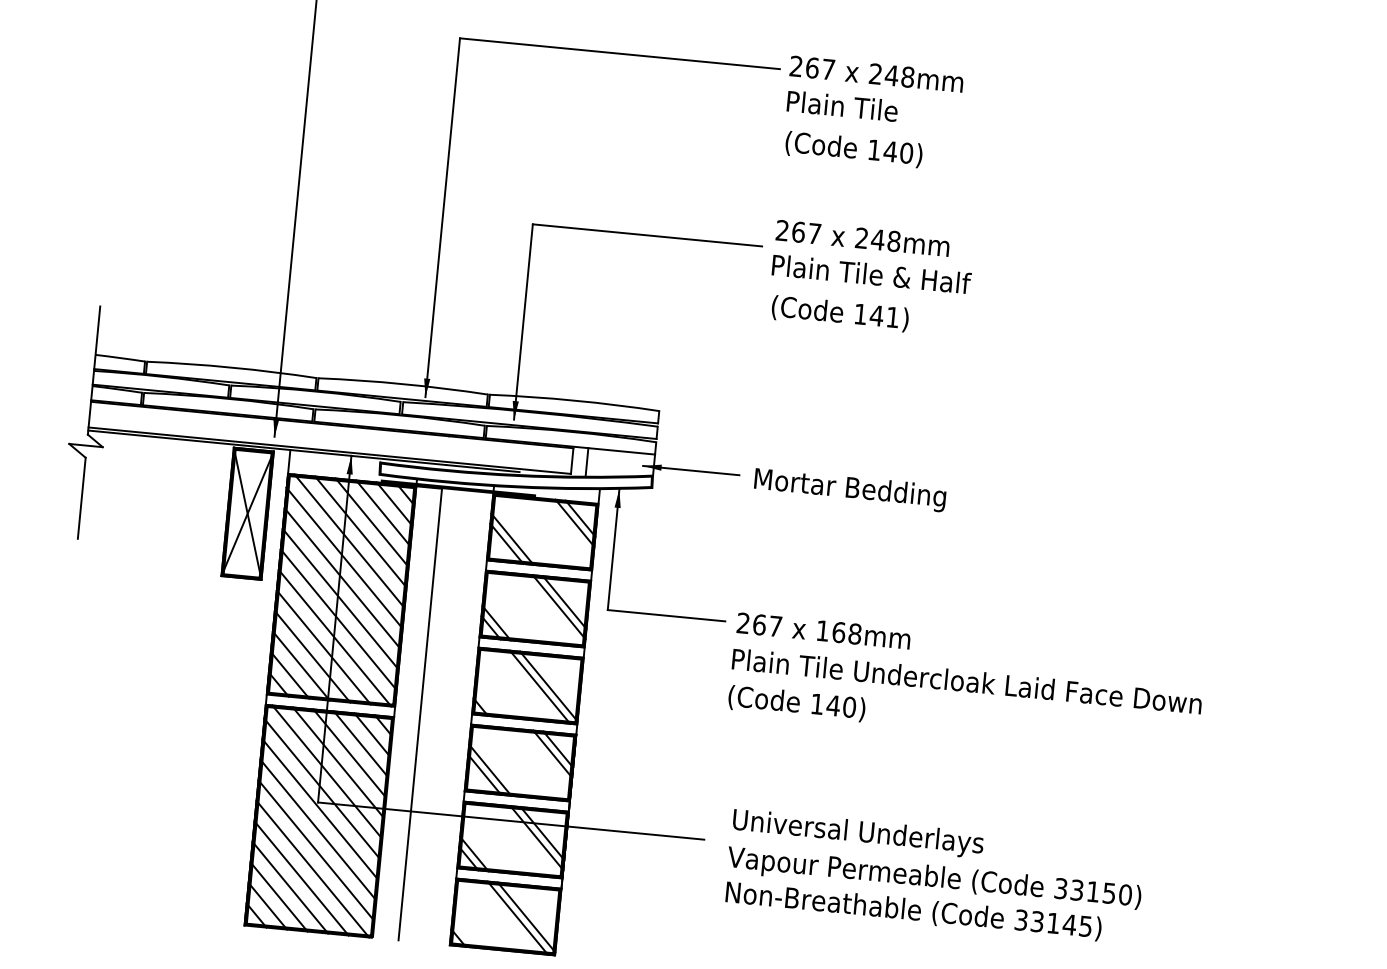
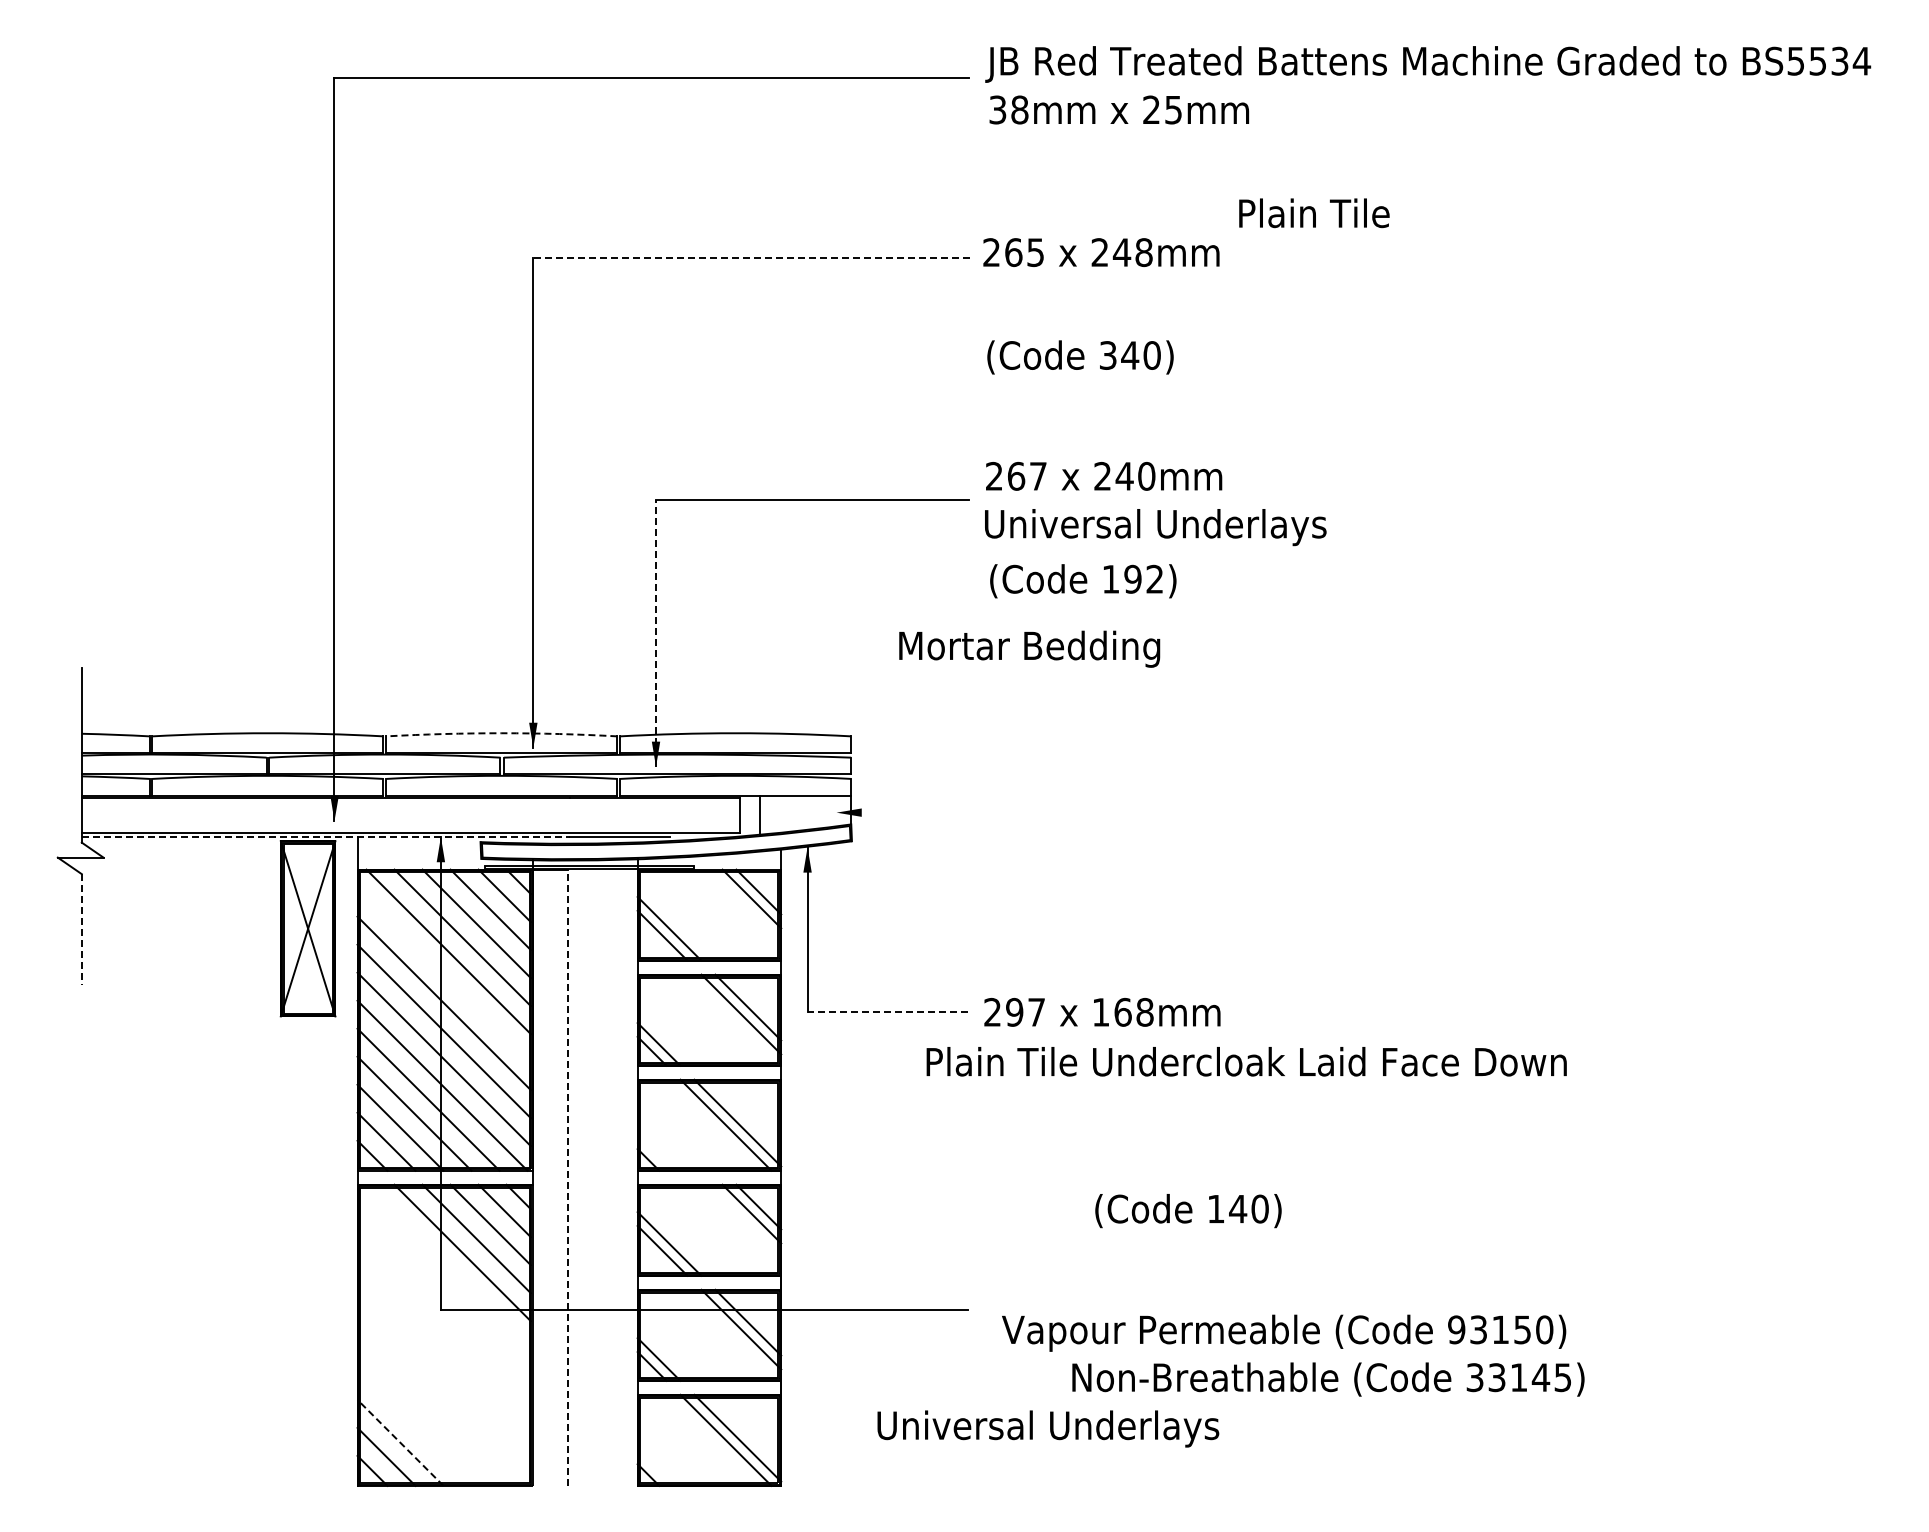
line: (619, 53) -> (751, 258), solid -> dashed
text: (828, 69) -> (1035, 252), 267 -> 265
text: (842, 106) -> (1314, 213), moved
text: (874, 150) -> (1108, 355), 140) -> 340)
text: (893, 241) -> (1146, 476), 248mm -> 240mm
text: (896, 279) -> (1155, 527), Plain Tile & Half -> Universal Underlays
text: (883, 315) -> (1142, 578), 141) -> 192)
line: (523, 321) -> (656, 633), solid -> dashed
arc: (403, 384) -> (501, 733), solid -> dashed
line: (267, 448) -> (326, 837), solid -> dashed
line: (690, 470) -> (901, 812), removed
text: (850, 489) -> (1029, 648), moved
line: (81, 498) -> (81, 929), solid -> dashed
line: (343, 557) -> (443, 975), removed
line: (666, 615) -> (887, 1012), solid -> dashed
text: (759, 624) -> (1014, 1011), 267 -> 297
text: (966, 681) -> (1246, 1061), moved
text: (796, 704) -> (1188, 1211), moved
line: (420, 714) -> (567, 1177), solid -> dashed
line: (326, 771) -> (448, 1266), removed
line: (321, 788) -> (443, 1290), removed
line: (319, 808) -> (443, 1318), removed
line: (317, 829) -> (443, 1346), removed
text: (858, 833) -> (1048, 1428), moved
line: (315, 849) -> (443, 1374), removed
line: (312, 868) -> (442, 1400), removed
line: (301, 878) -> (428, 1414), removed
line: (290, 887) -> (414, 1428), removed
text: (1060, 888) -> (1456, 1329), 33150) -> 93150)
line: (279, 896) -> (400, 1442), solid -> dashed
text: (913, 911) -> (1328, 1379), moved

